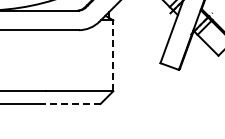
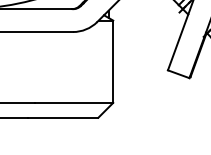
line: (113, 55) -> (113, 61), dashed -> solid
line: (69, 103) -> (62, 117), dashed -> solid

